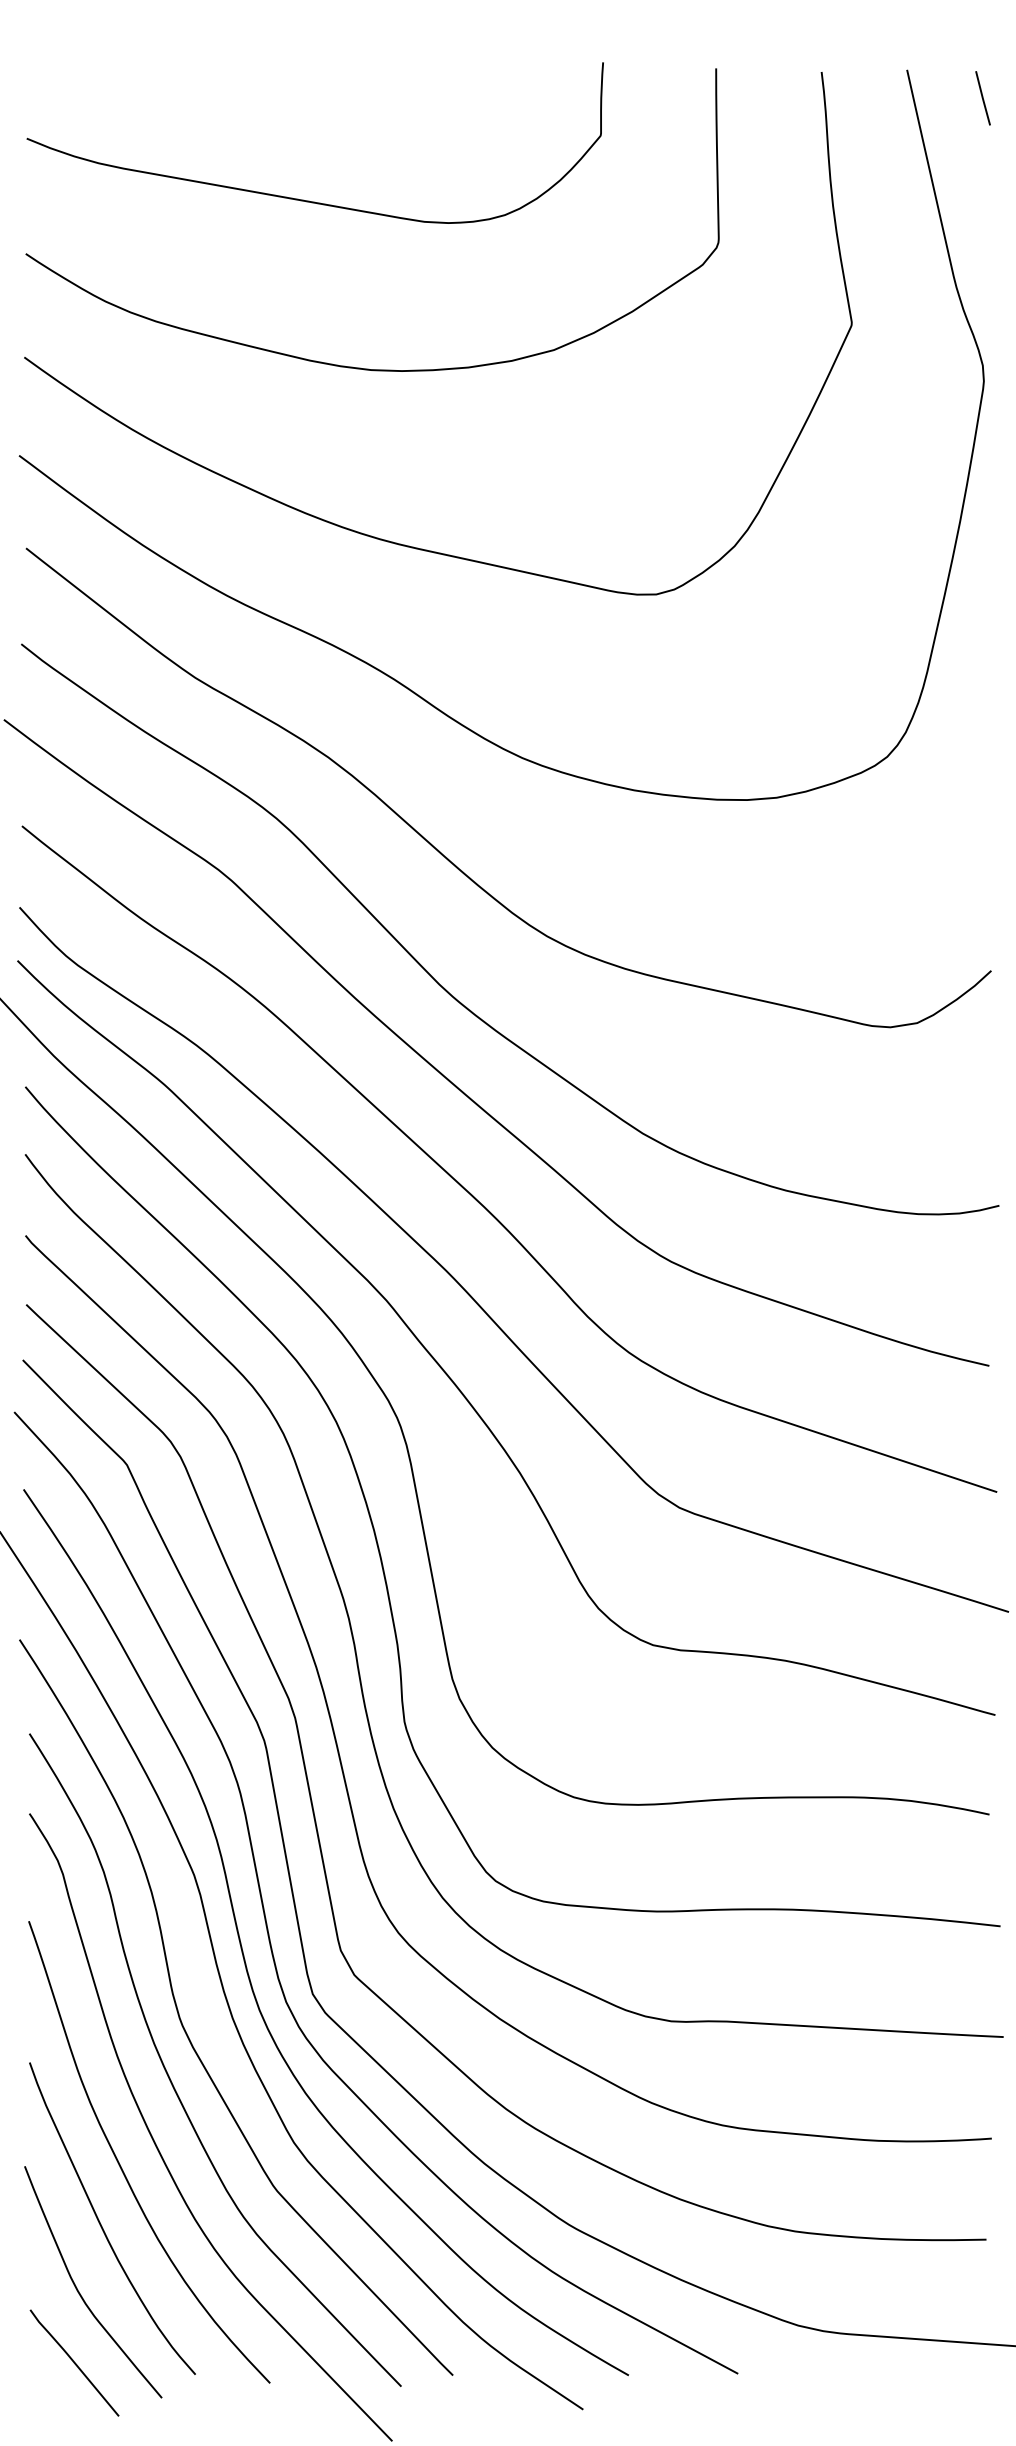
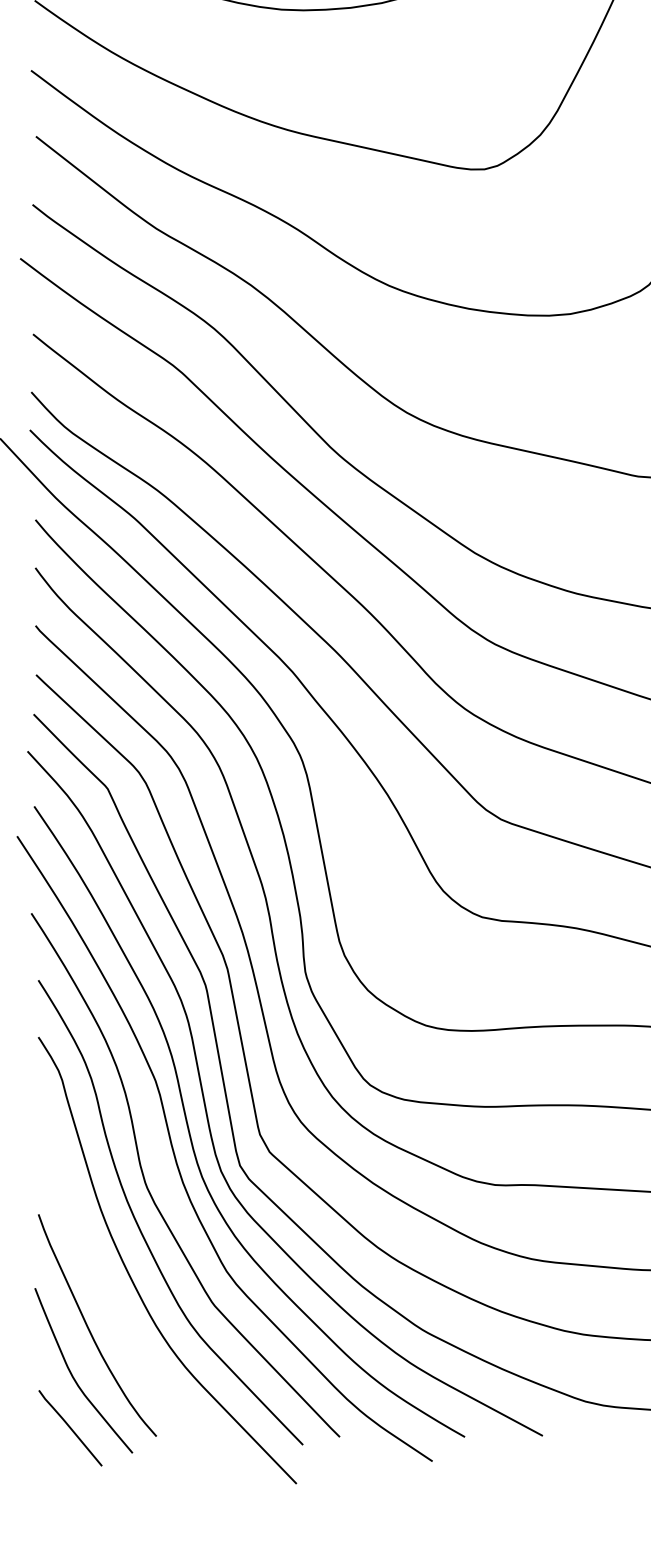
curve: (121, 2166) -> (103, 1288), removed

